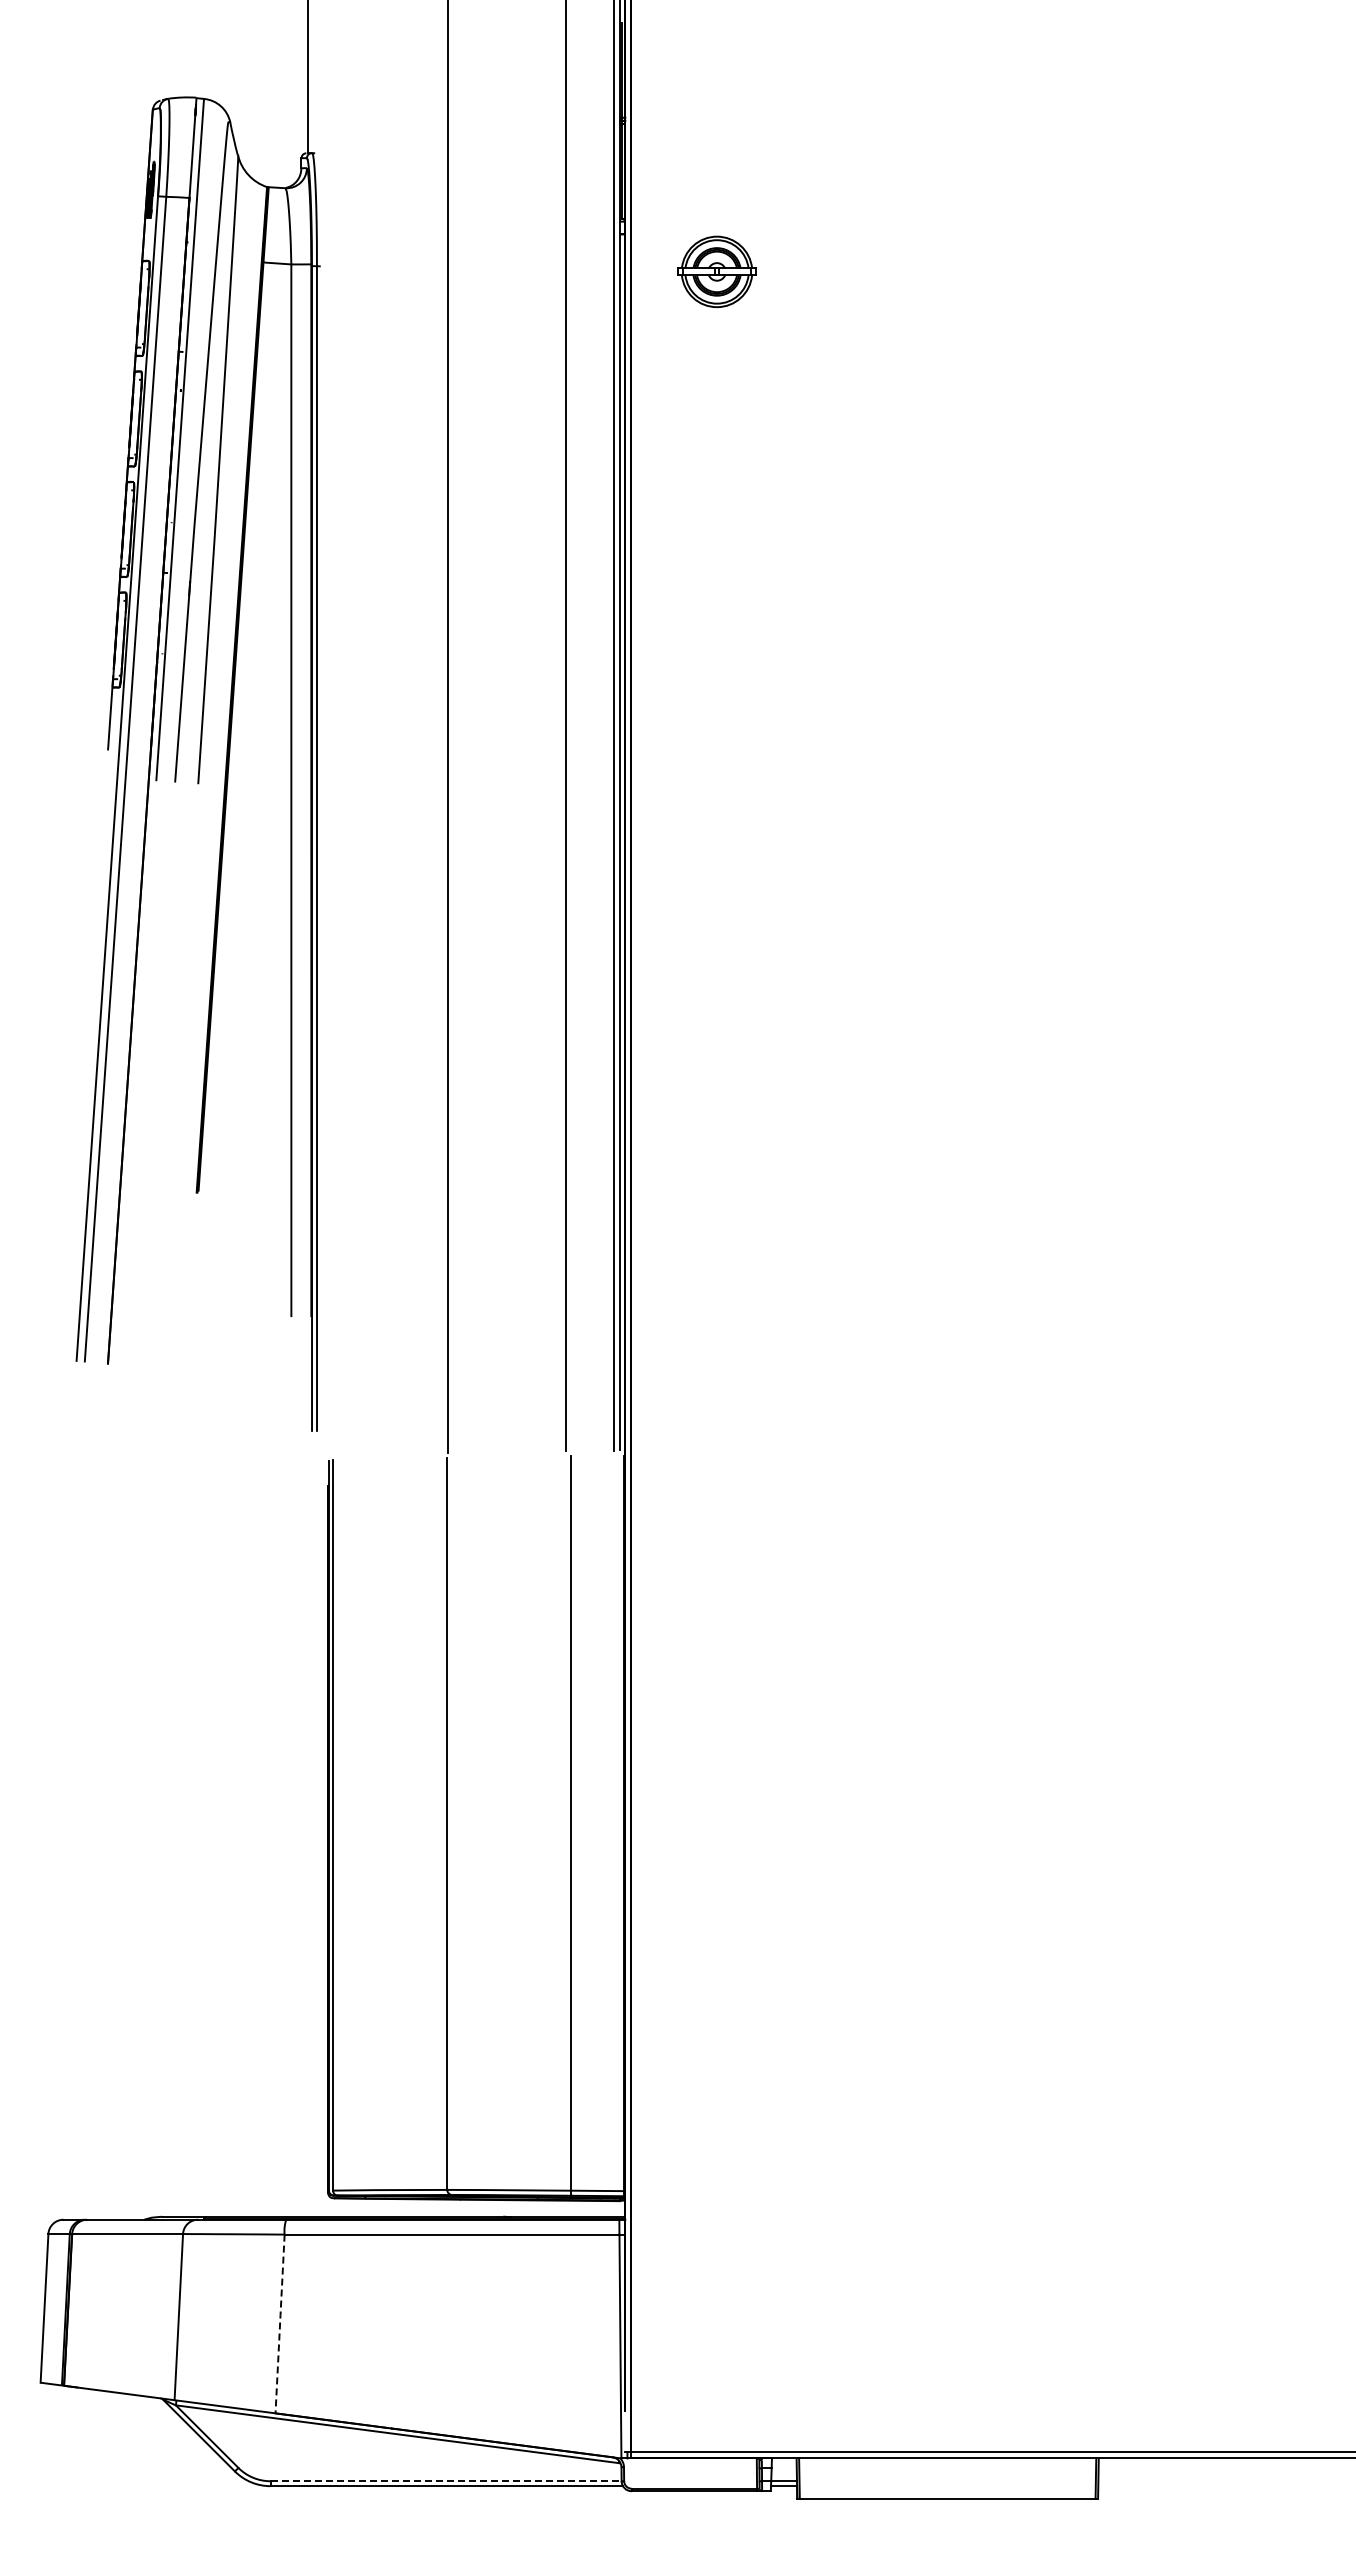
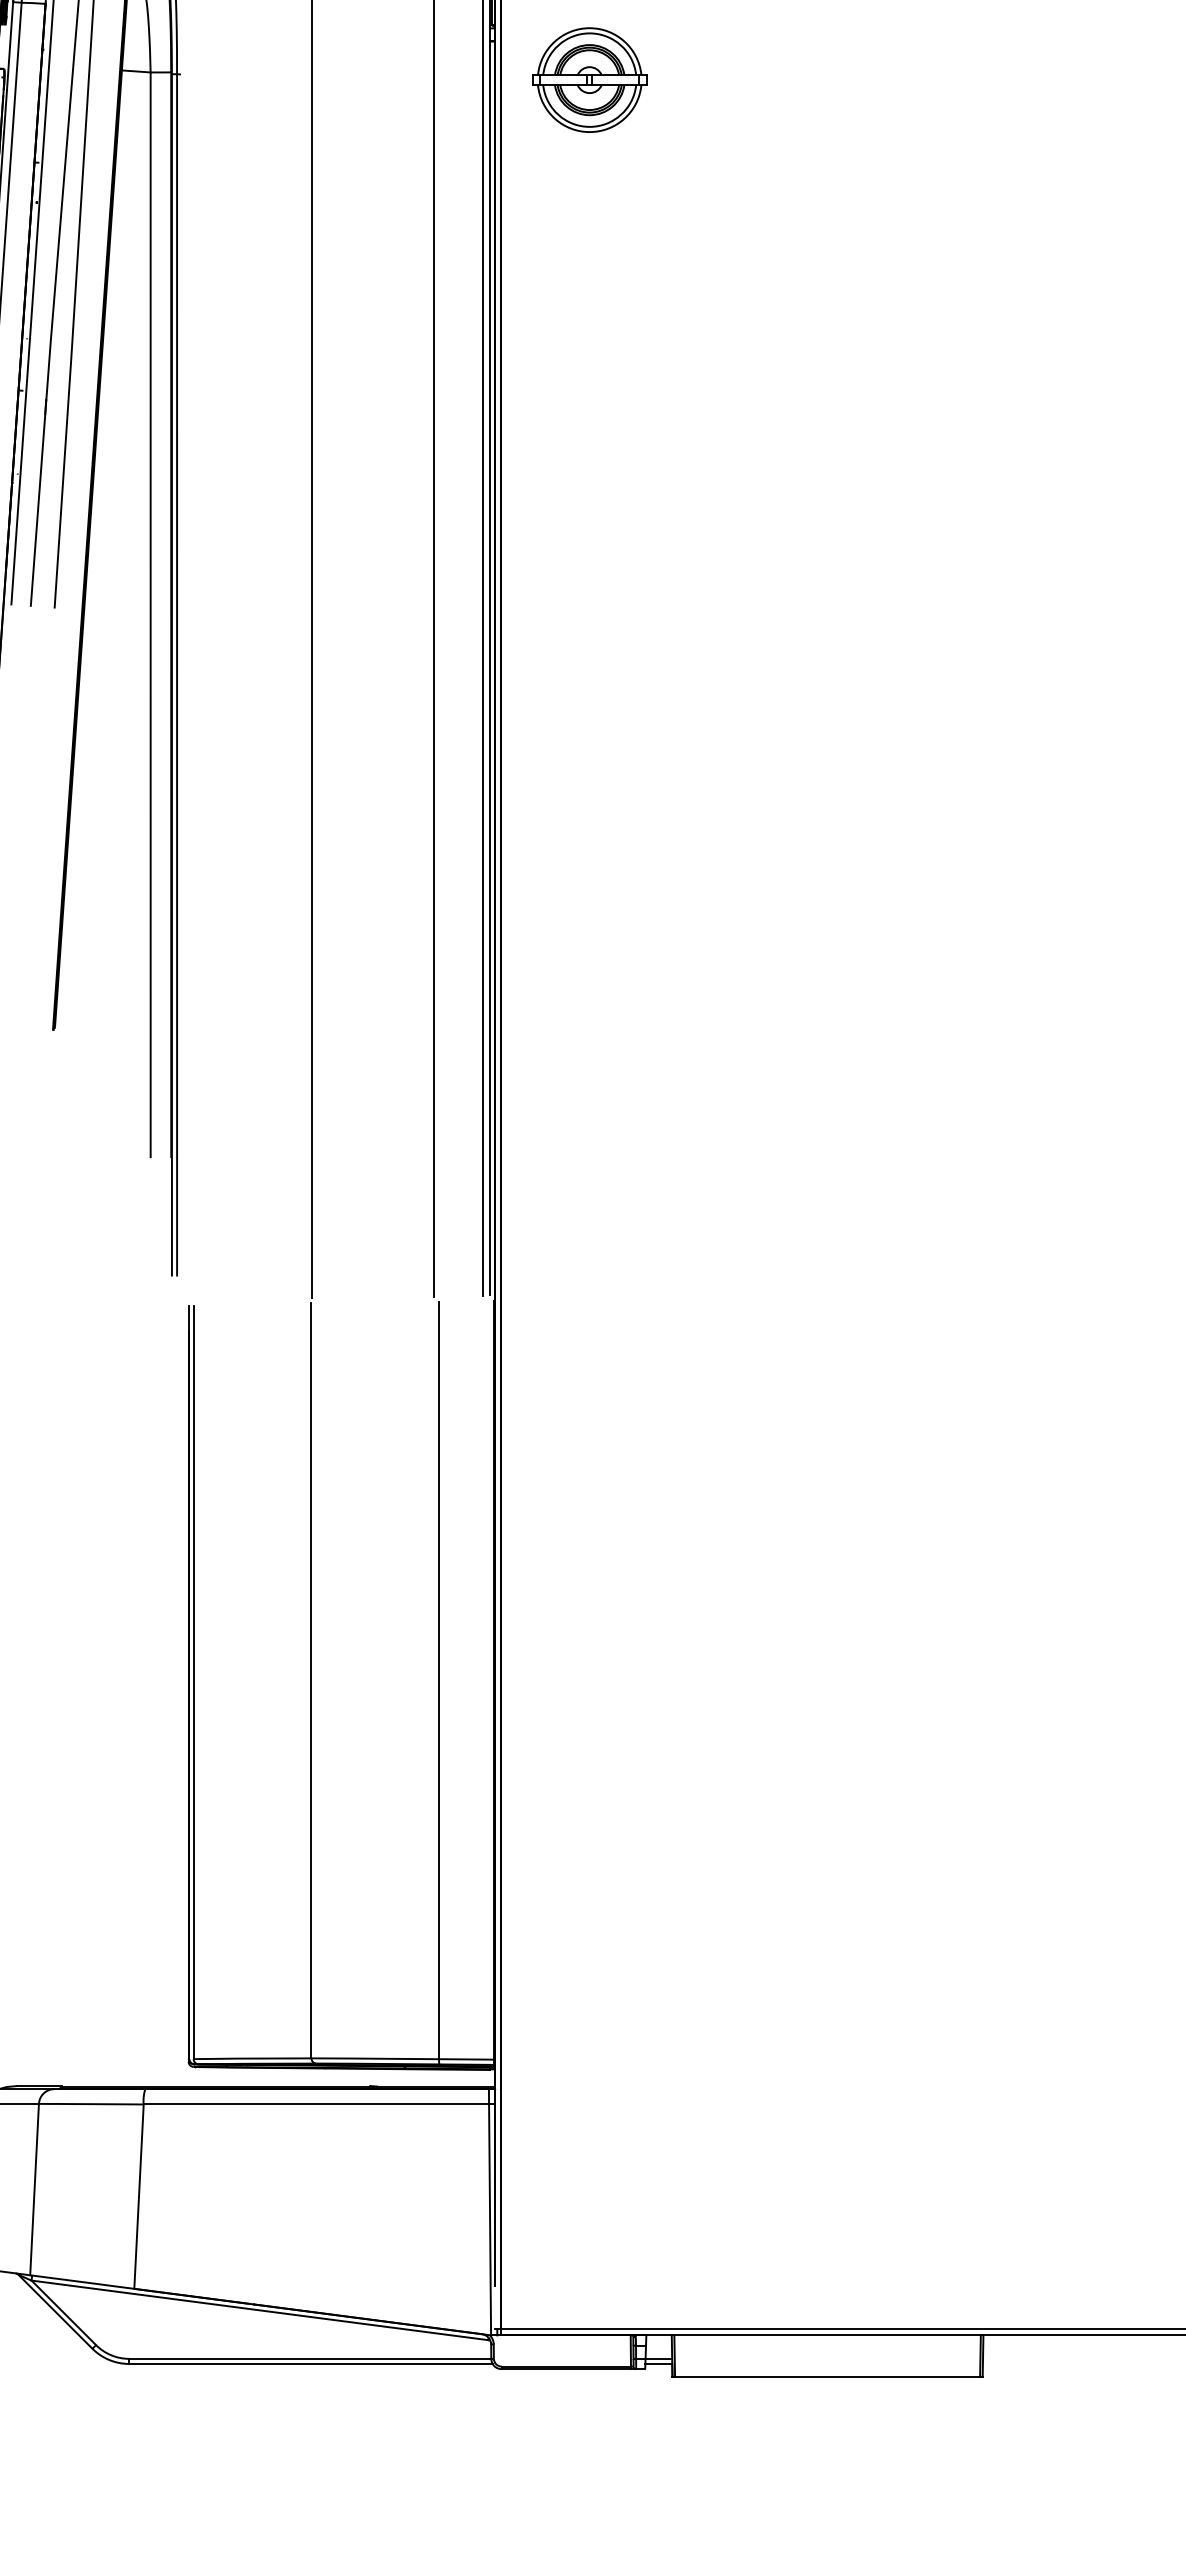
part: (716, 271) -> (589, 79), size x1.43
line: (280, 2324) -> (139, 2197), dashed -> solid
line: (446, 2481) -> (310, 2359), dashed -> solid

